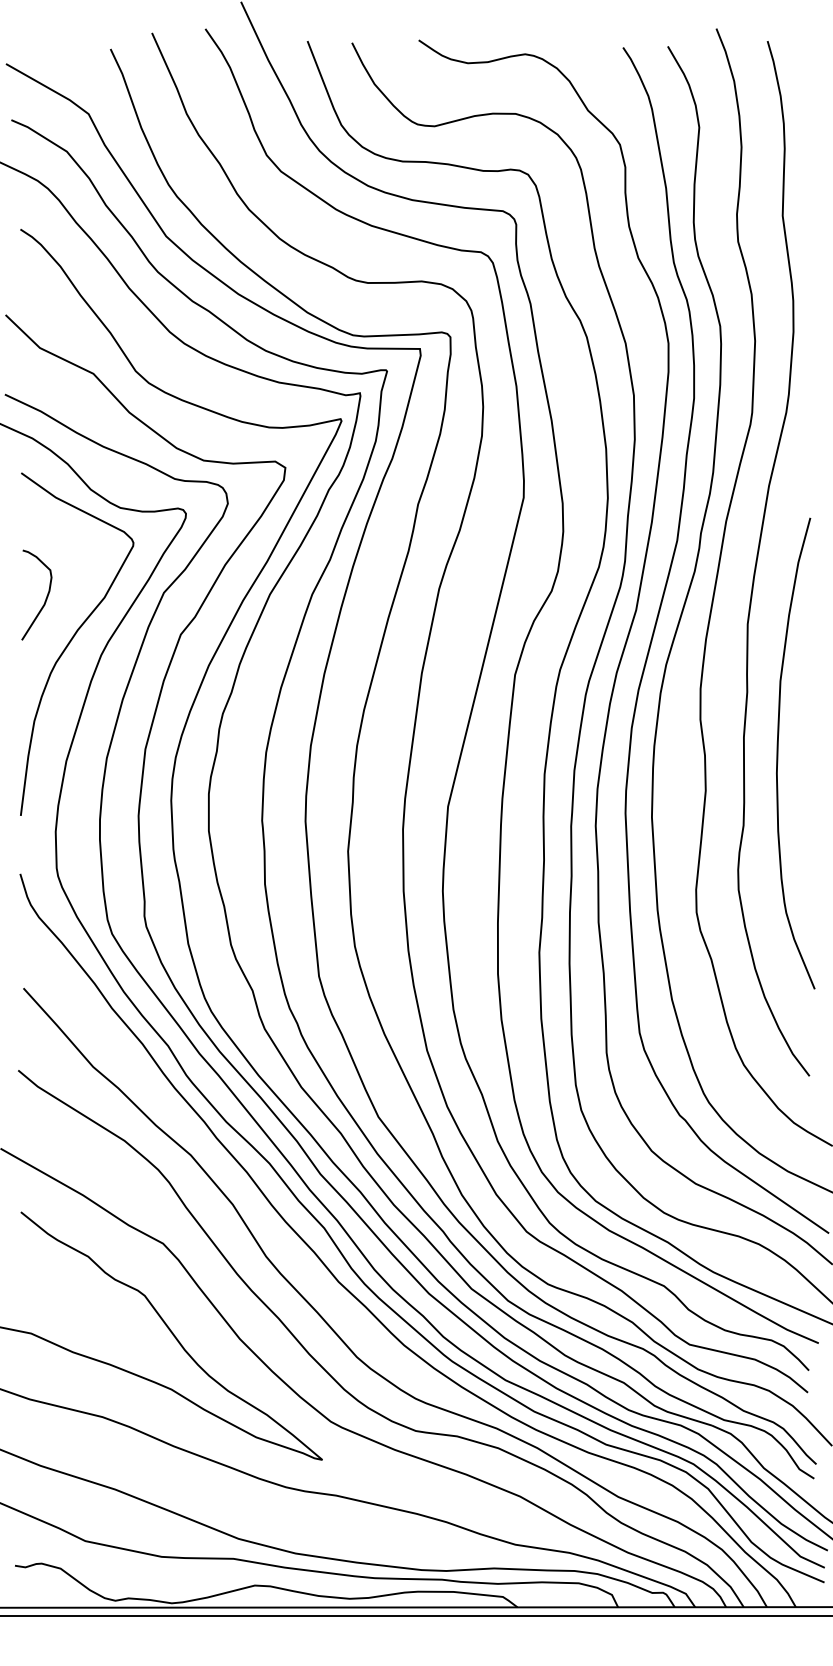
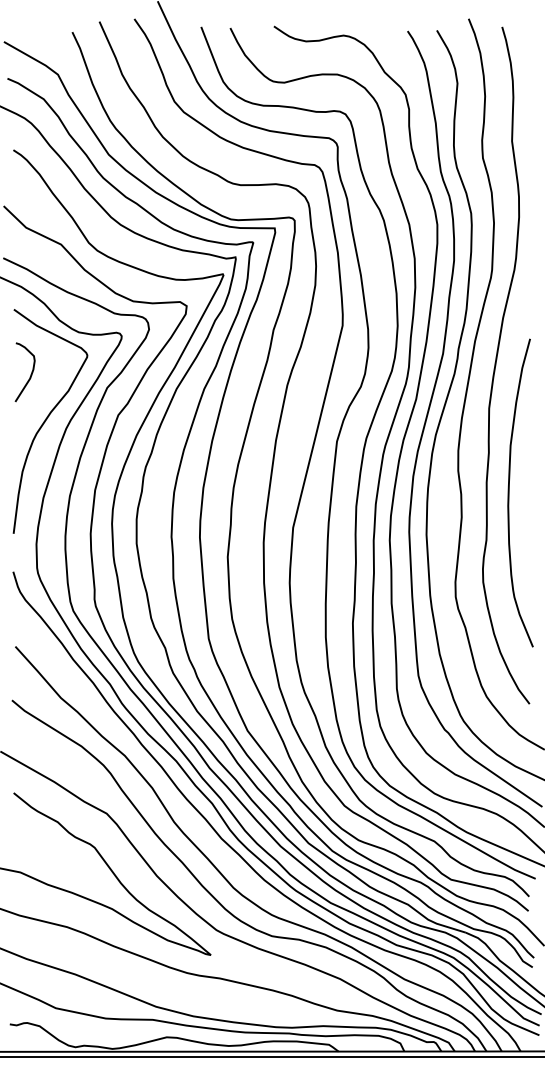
curve: (45, 598) -> (30, 374), moved

